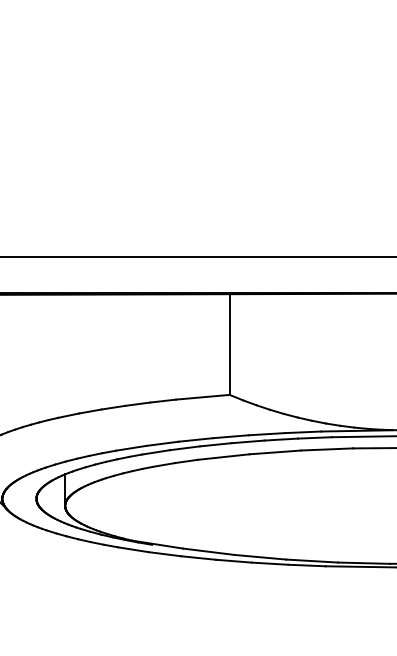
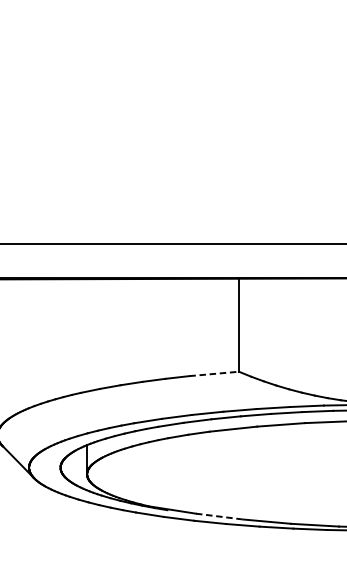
line: (202, 397) -> (213, 374), solid -> dashed
line: (208, 551) -> (219, 516), solid -> dashed

